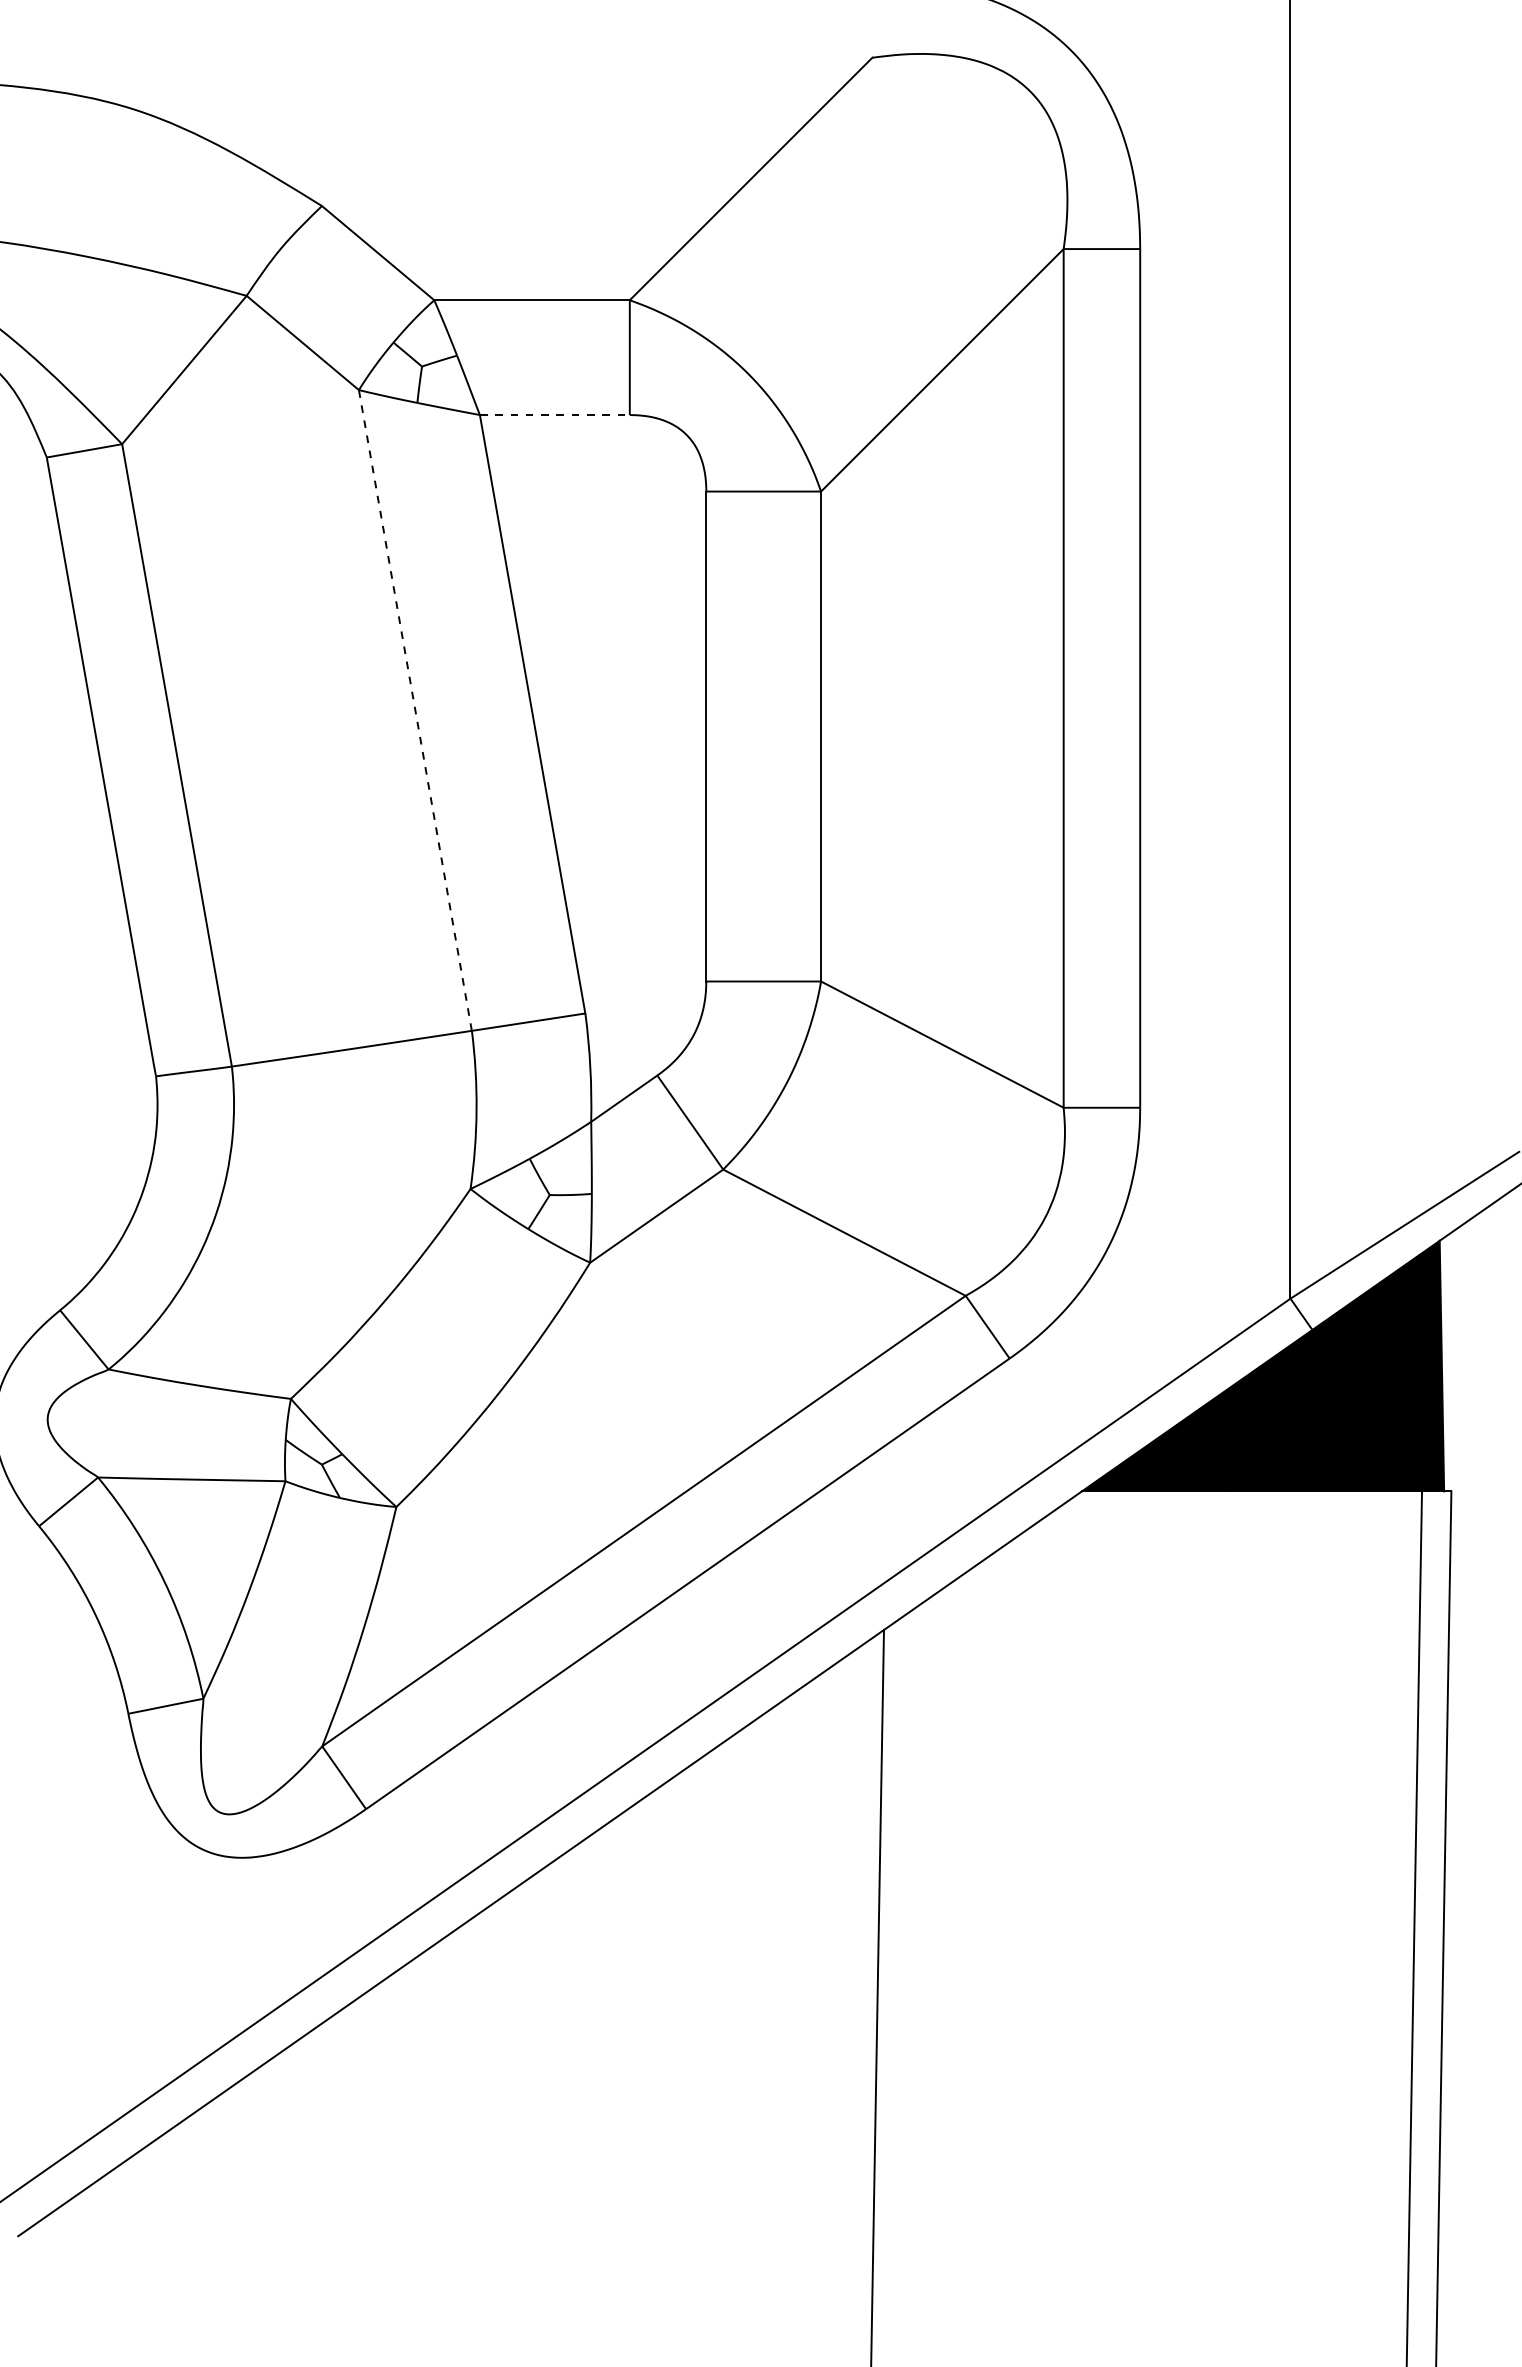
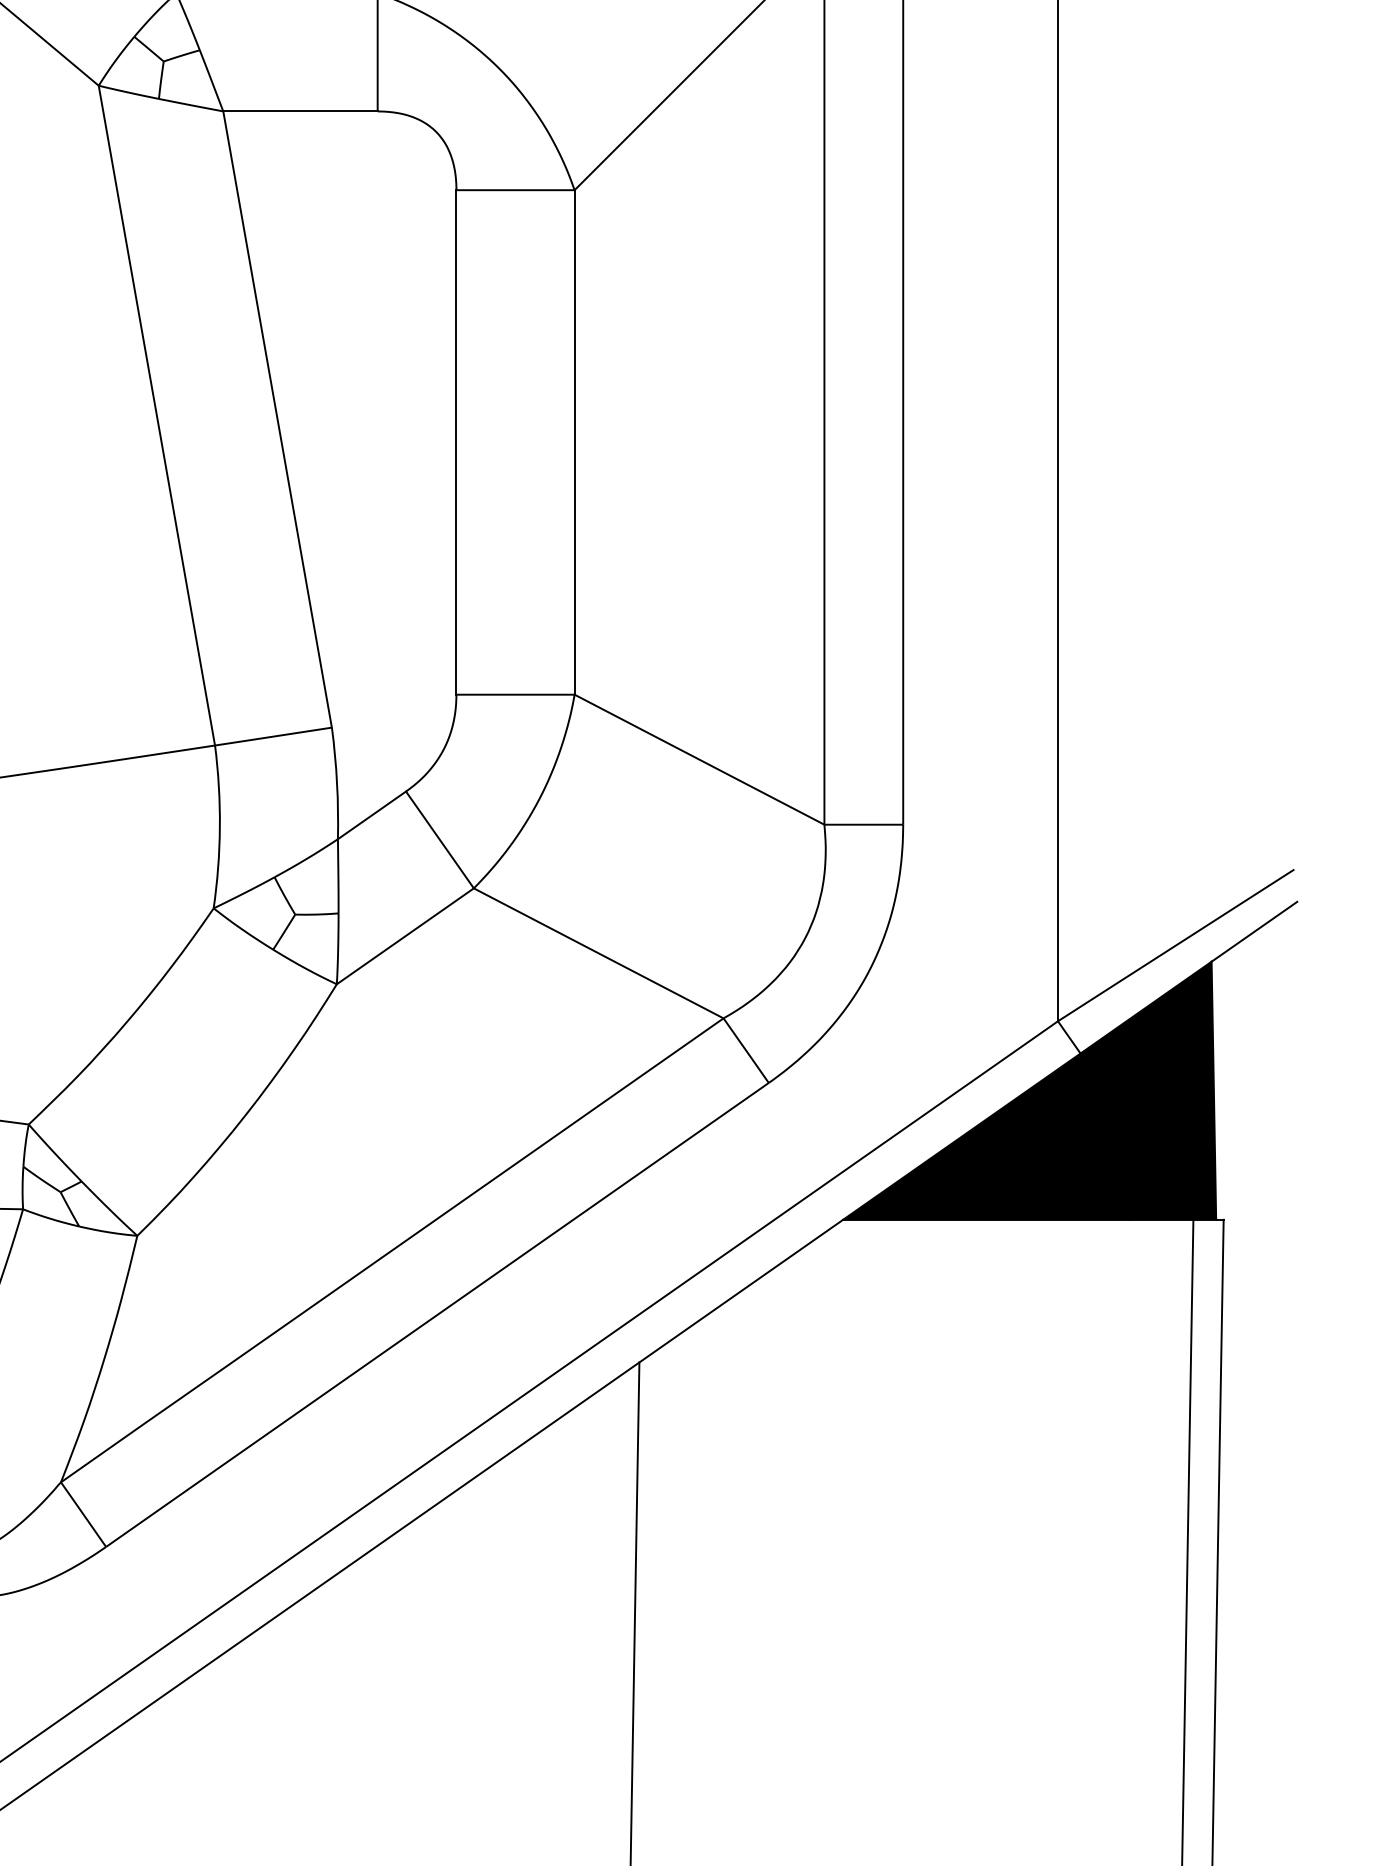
line: (554, 415) -> (300, 111), dashed -> solid
line: (415, 709) -> (156, 414), dashed -> solid

